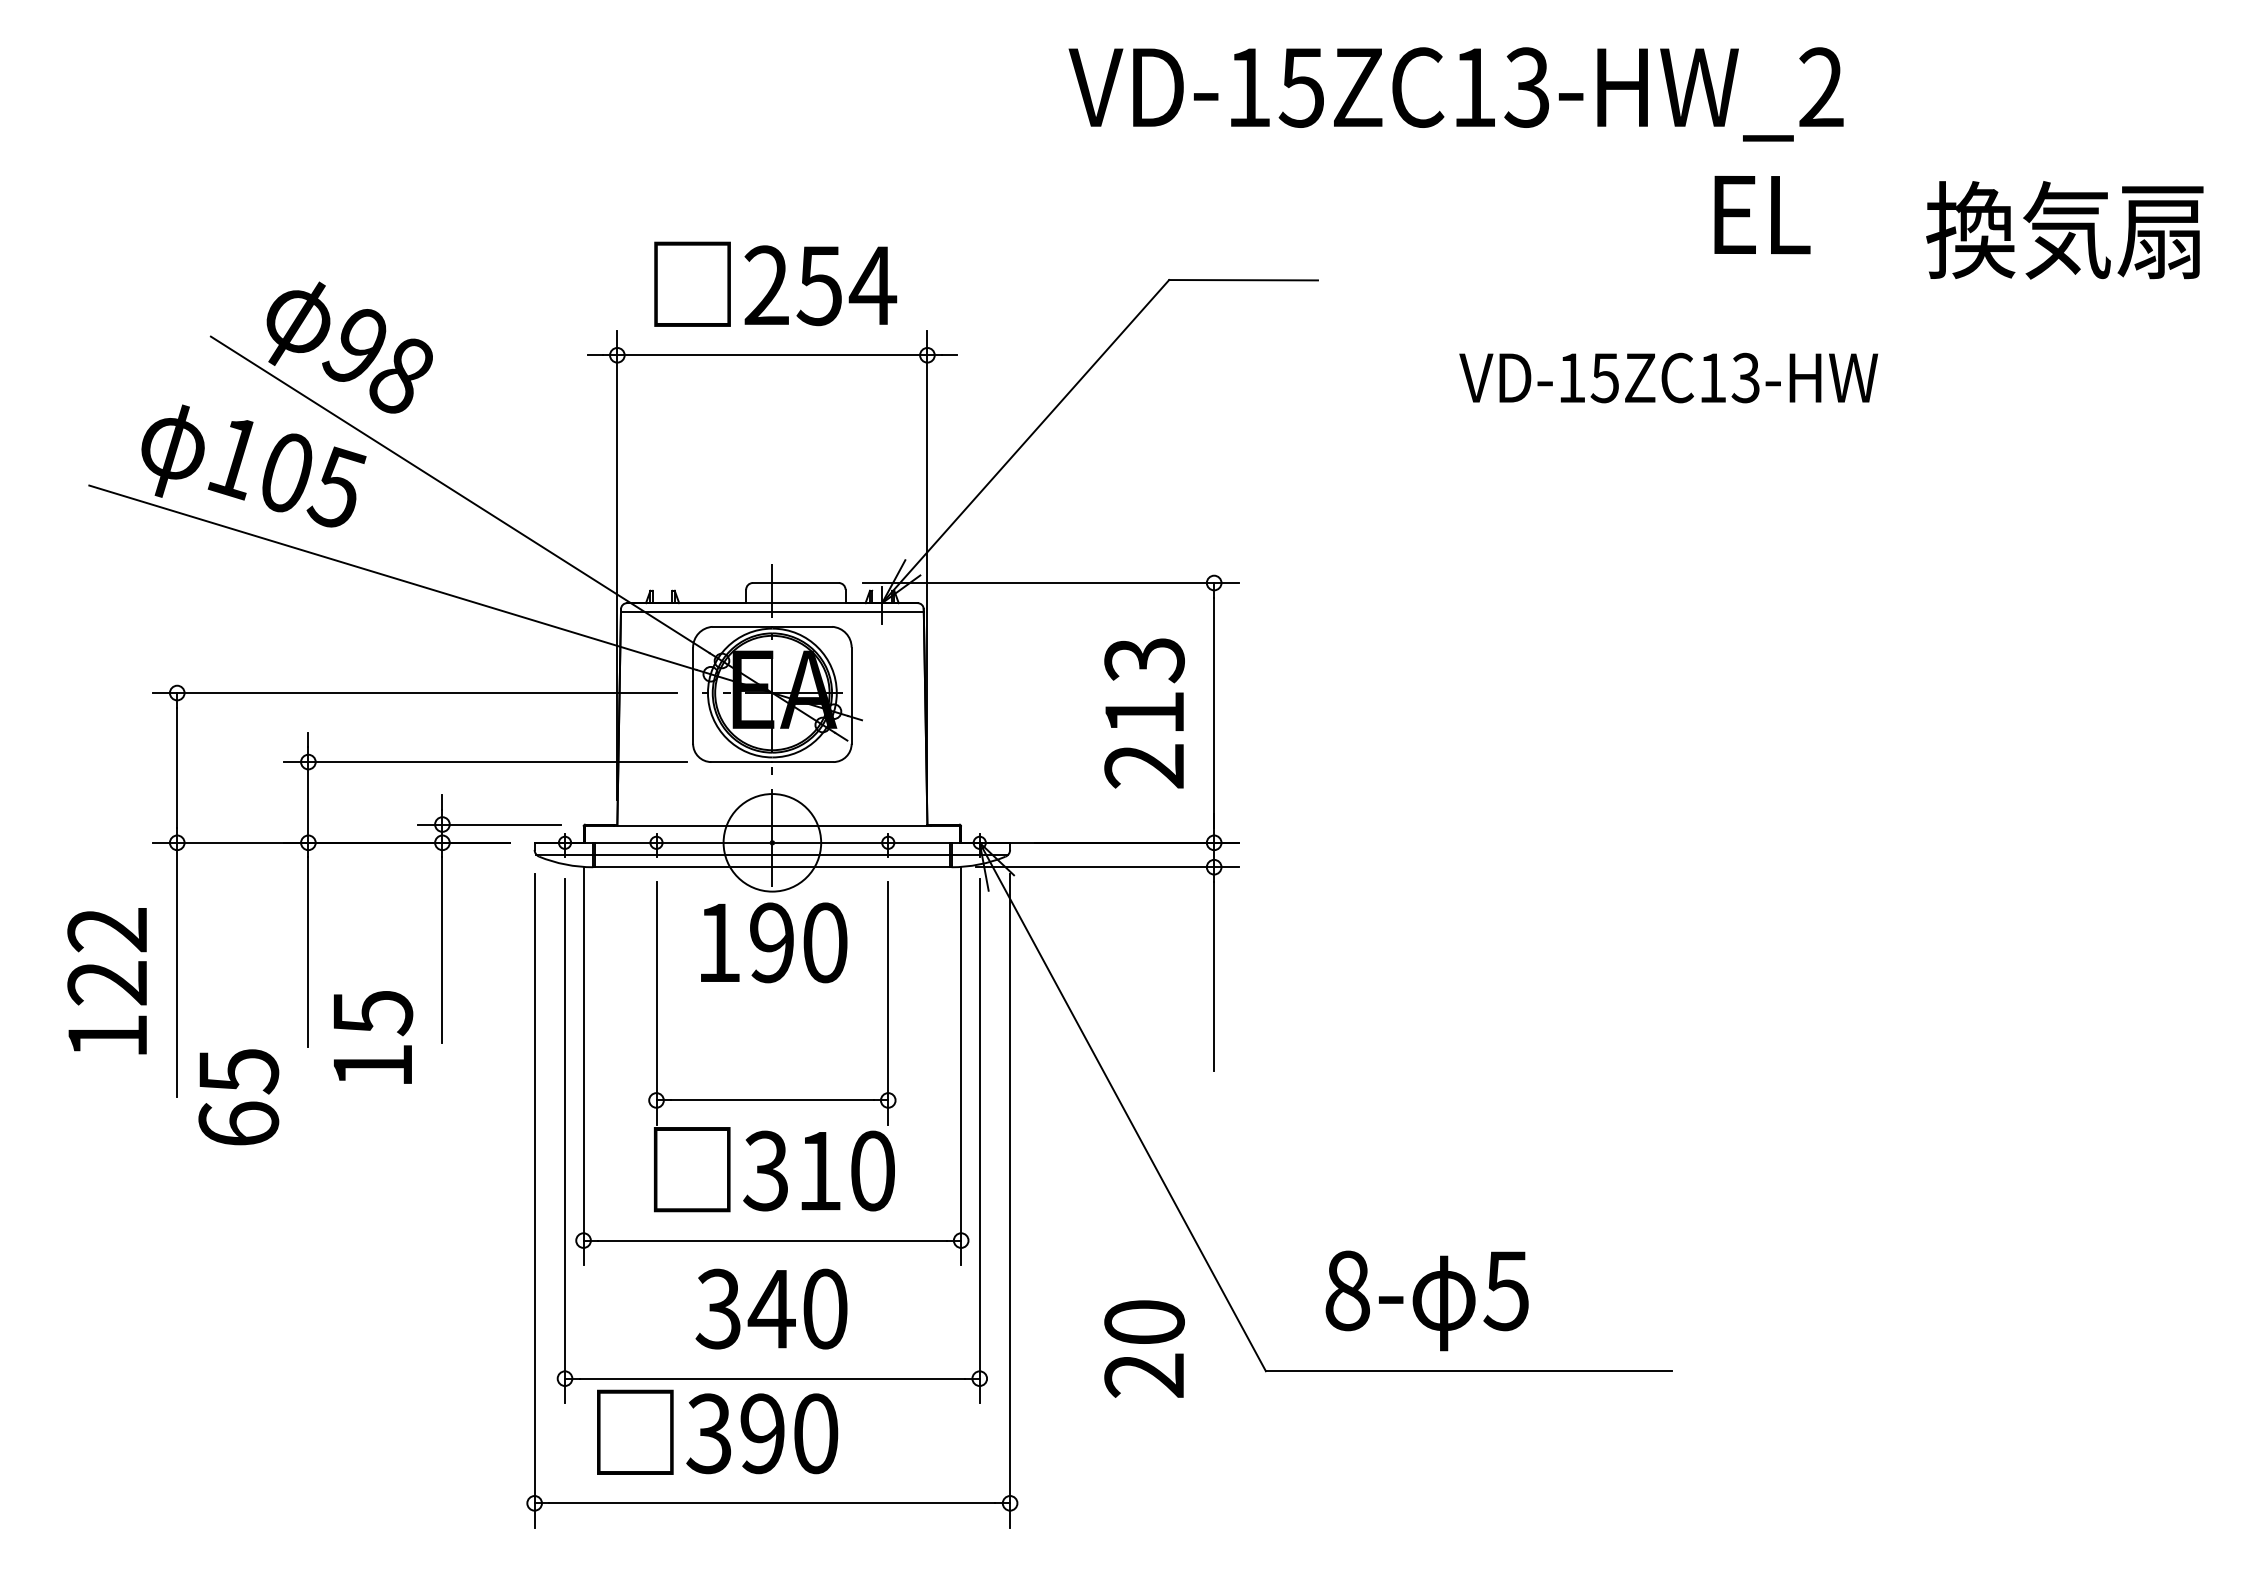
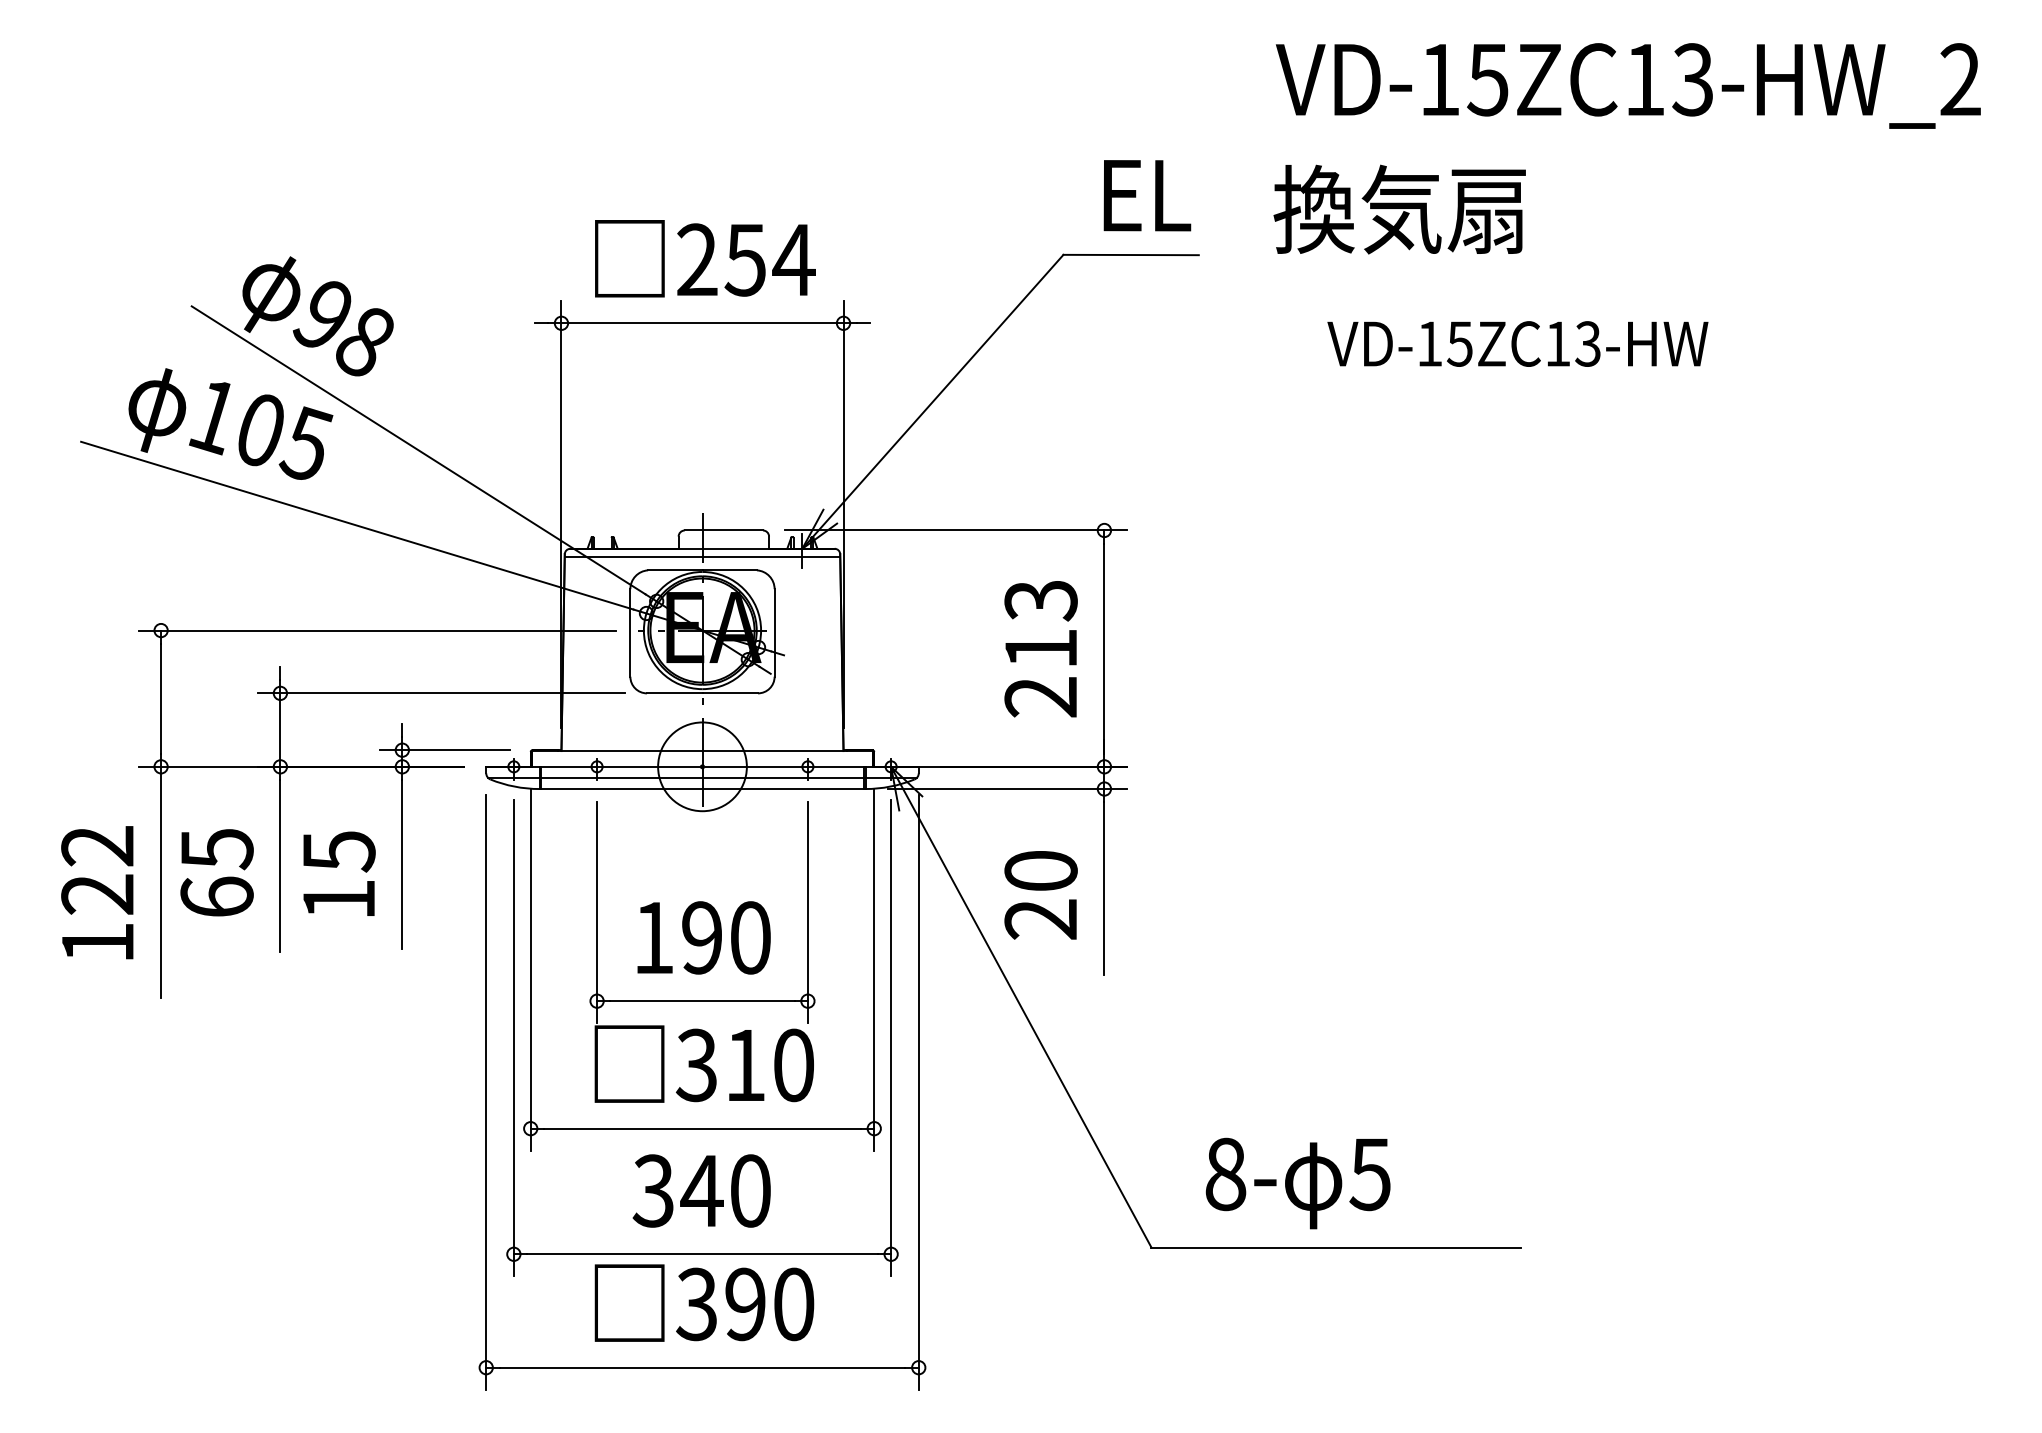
text: (1455, 94) -> (1627, 86), moved
text: (1762, 215) -> (1147, 196), moved
text: (2064, 230) -> (1399, 209), moved
text: (774, 942) -> (704, 937), moved
text: (373, 1037) -> (339, 873), moved
text: (238, 1097) -> (216, 872), moved
text: (1144, 1348) -> (1041, 894), moved
text: (717, 1431) -> (704, 1302), moved

